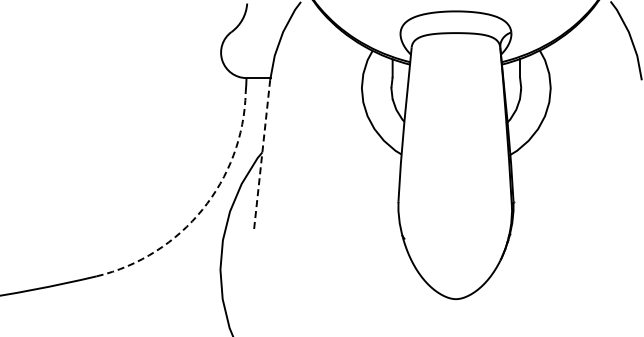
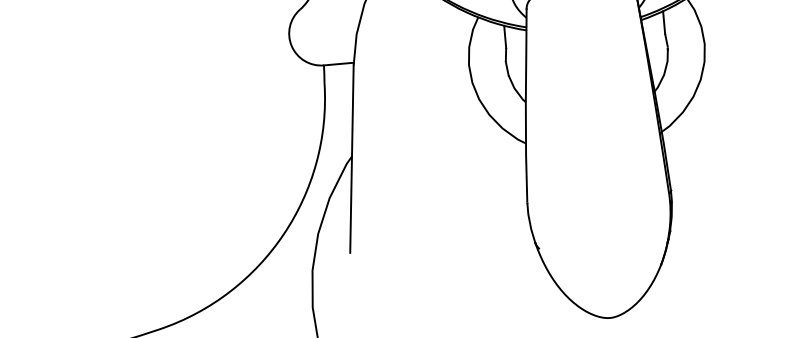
line: (262, 154) -> (352, 159), dashed -> solid
arc: (202, 209) -> (283, 234), dashed -> solid

